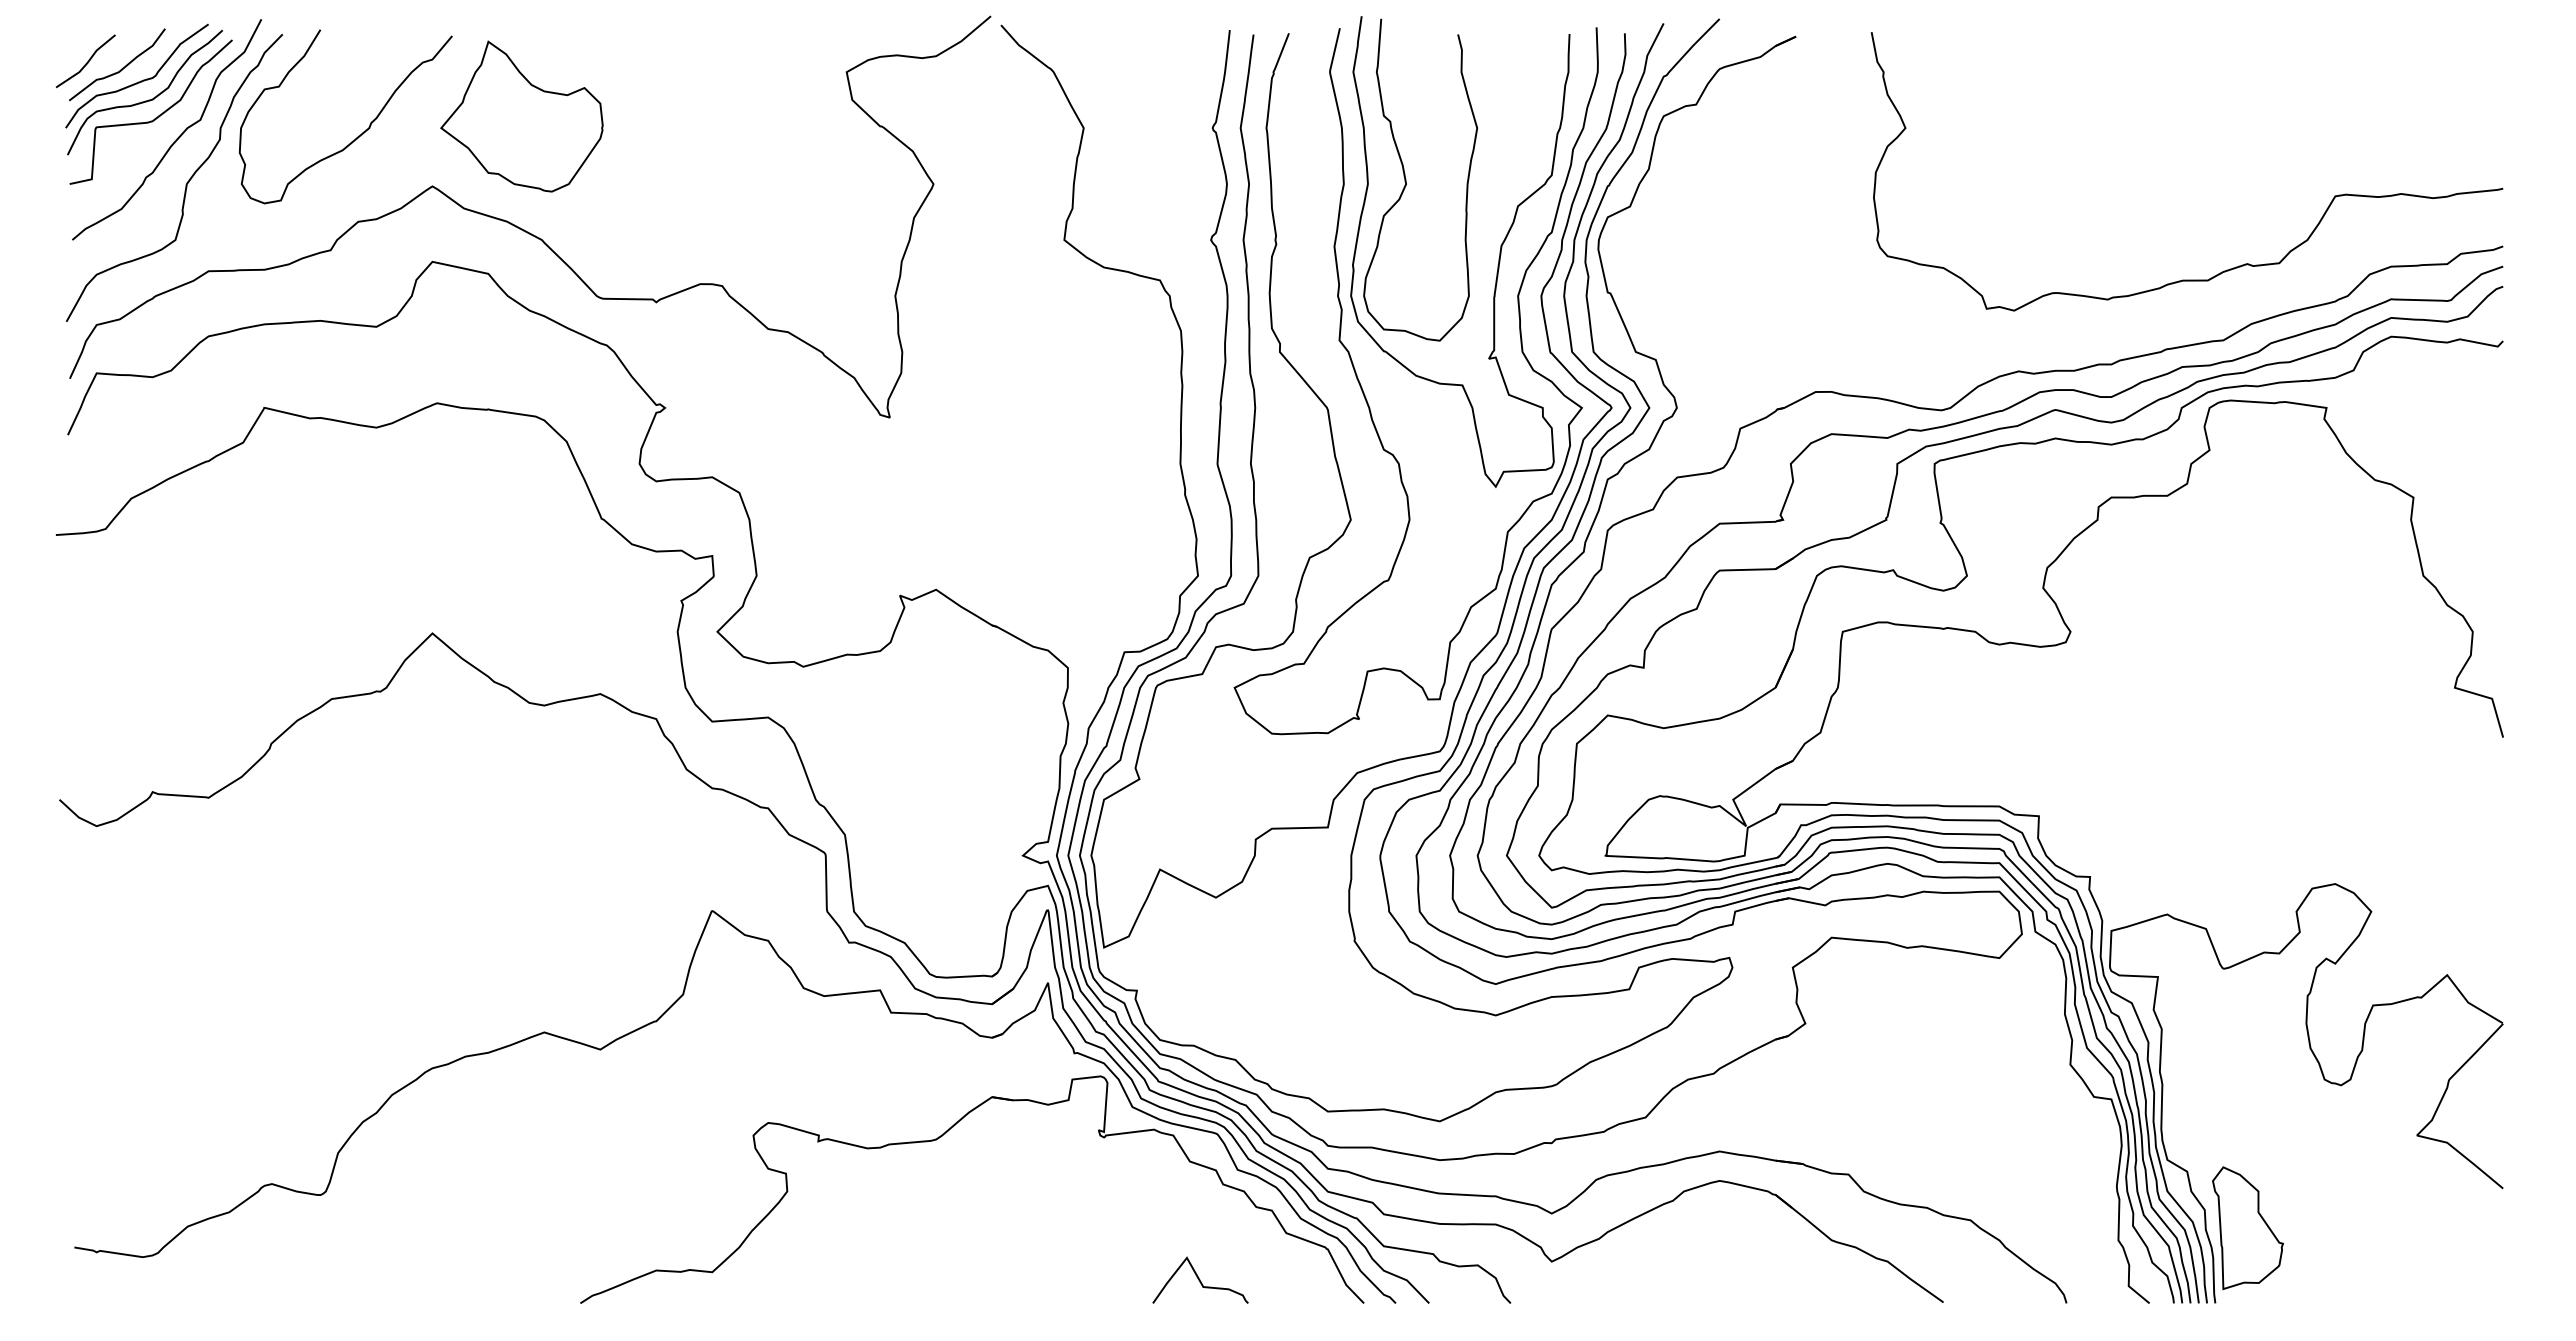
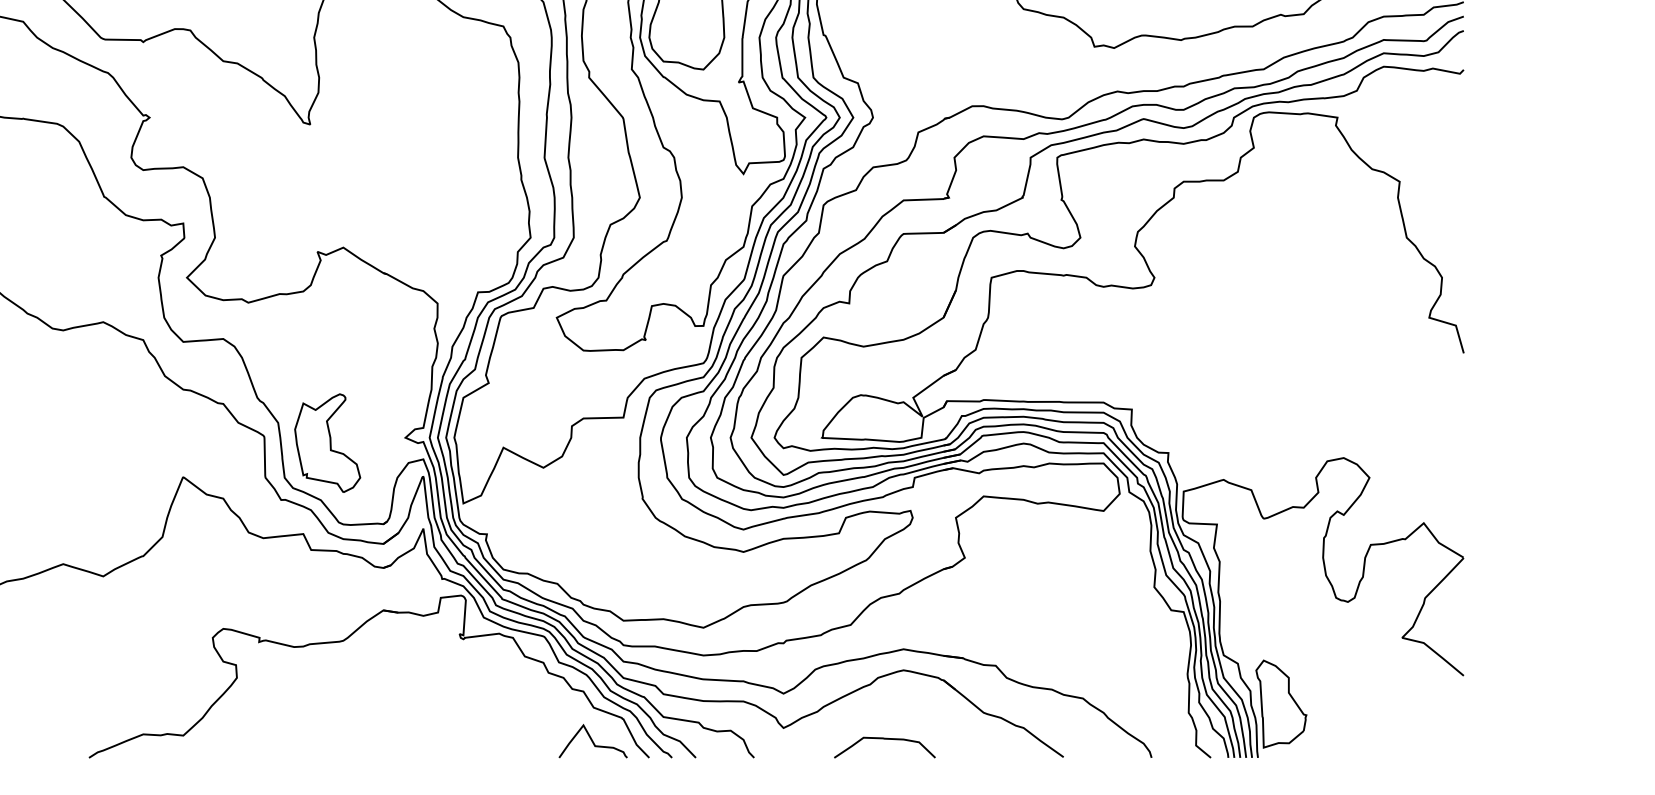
part: (913, 863) -> (327, 443), added
curve: (1693, 1277) -> (884, 739), added
curve: (1200, 1279) -> (593, 740), moved

